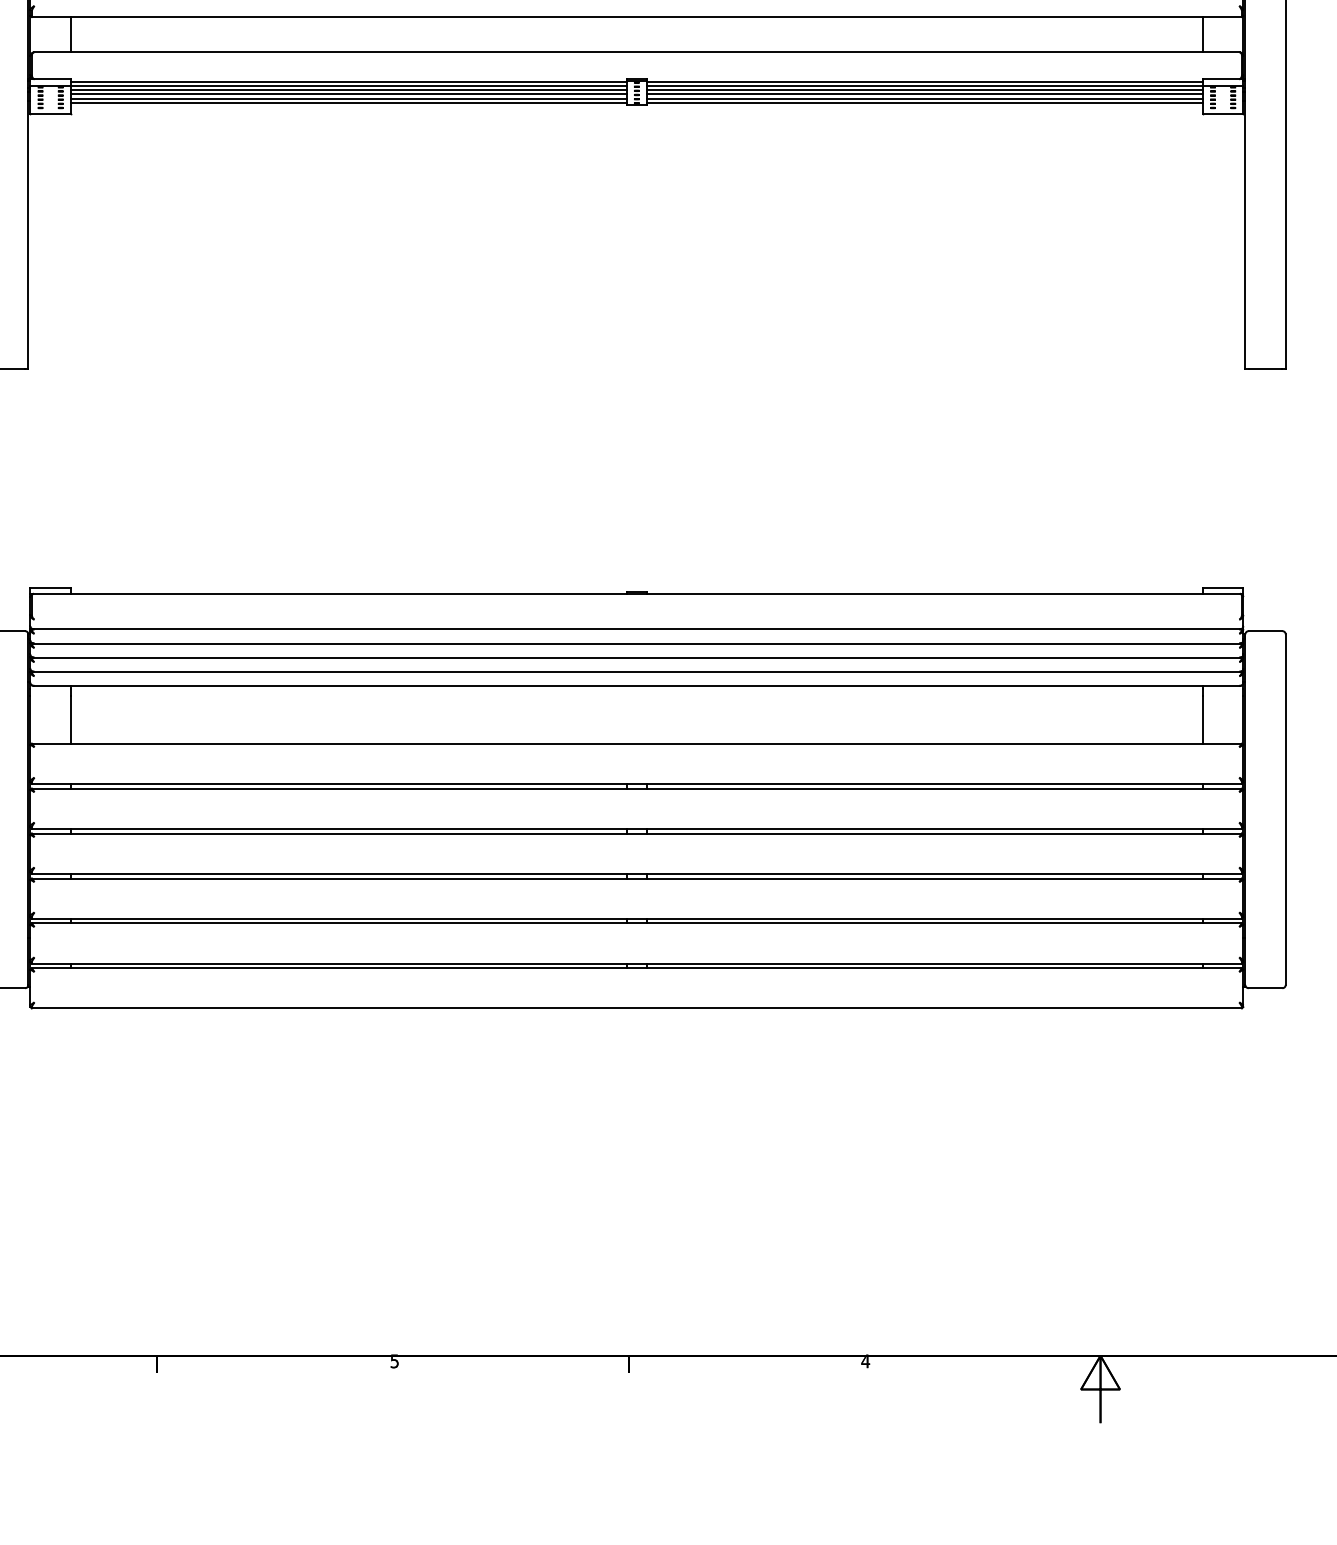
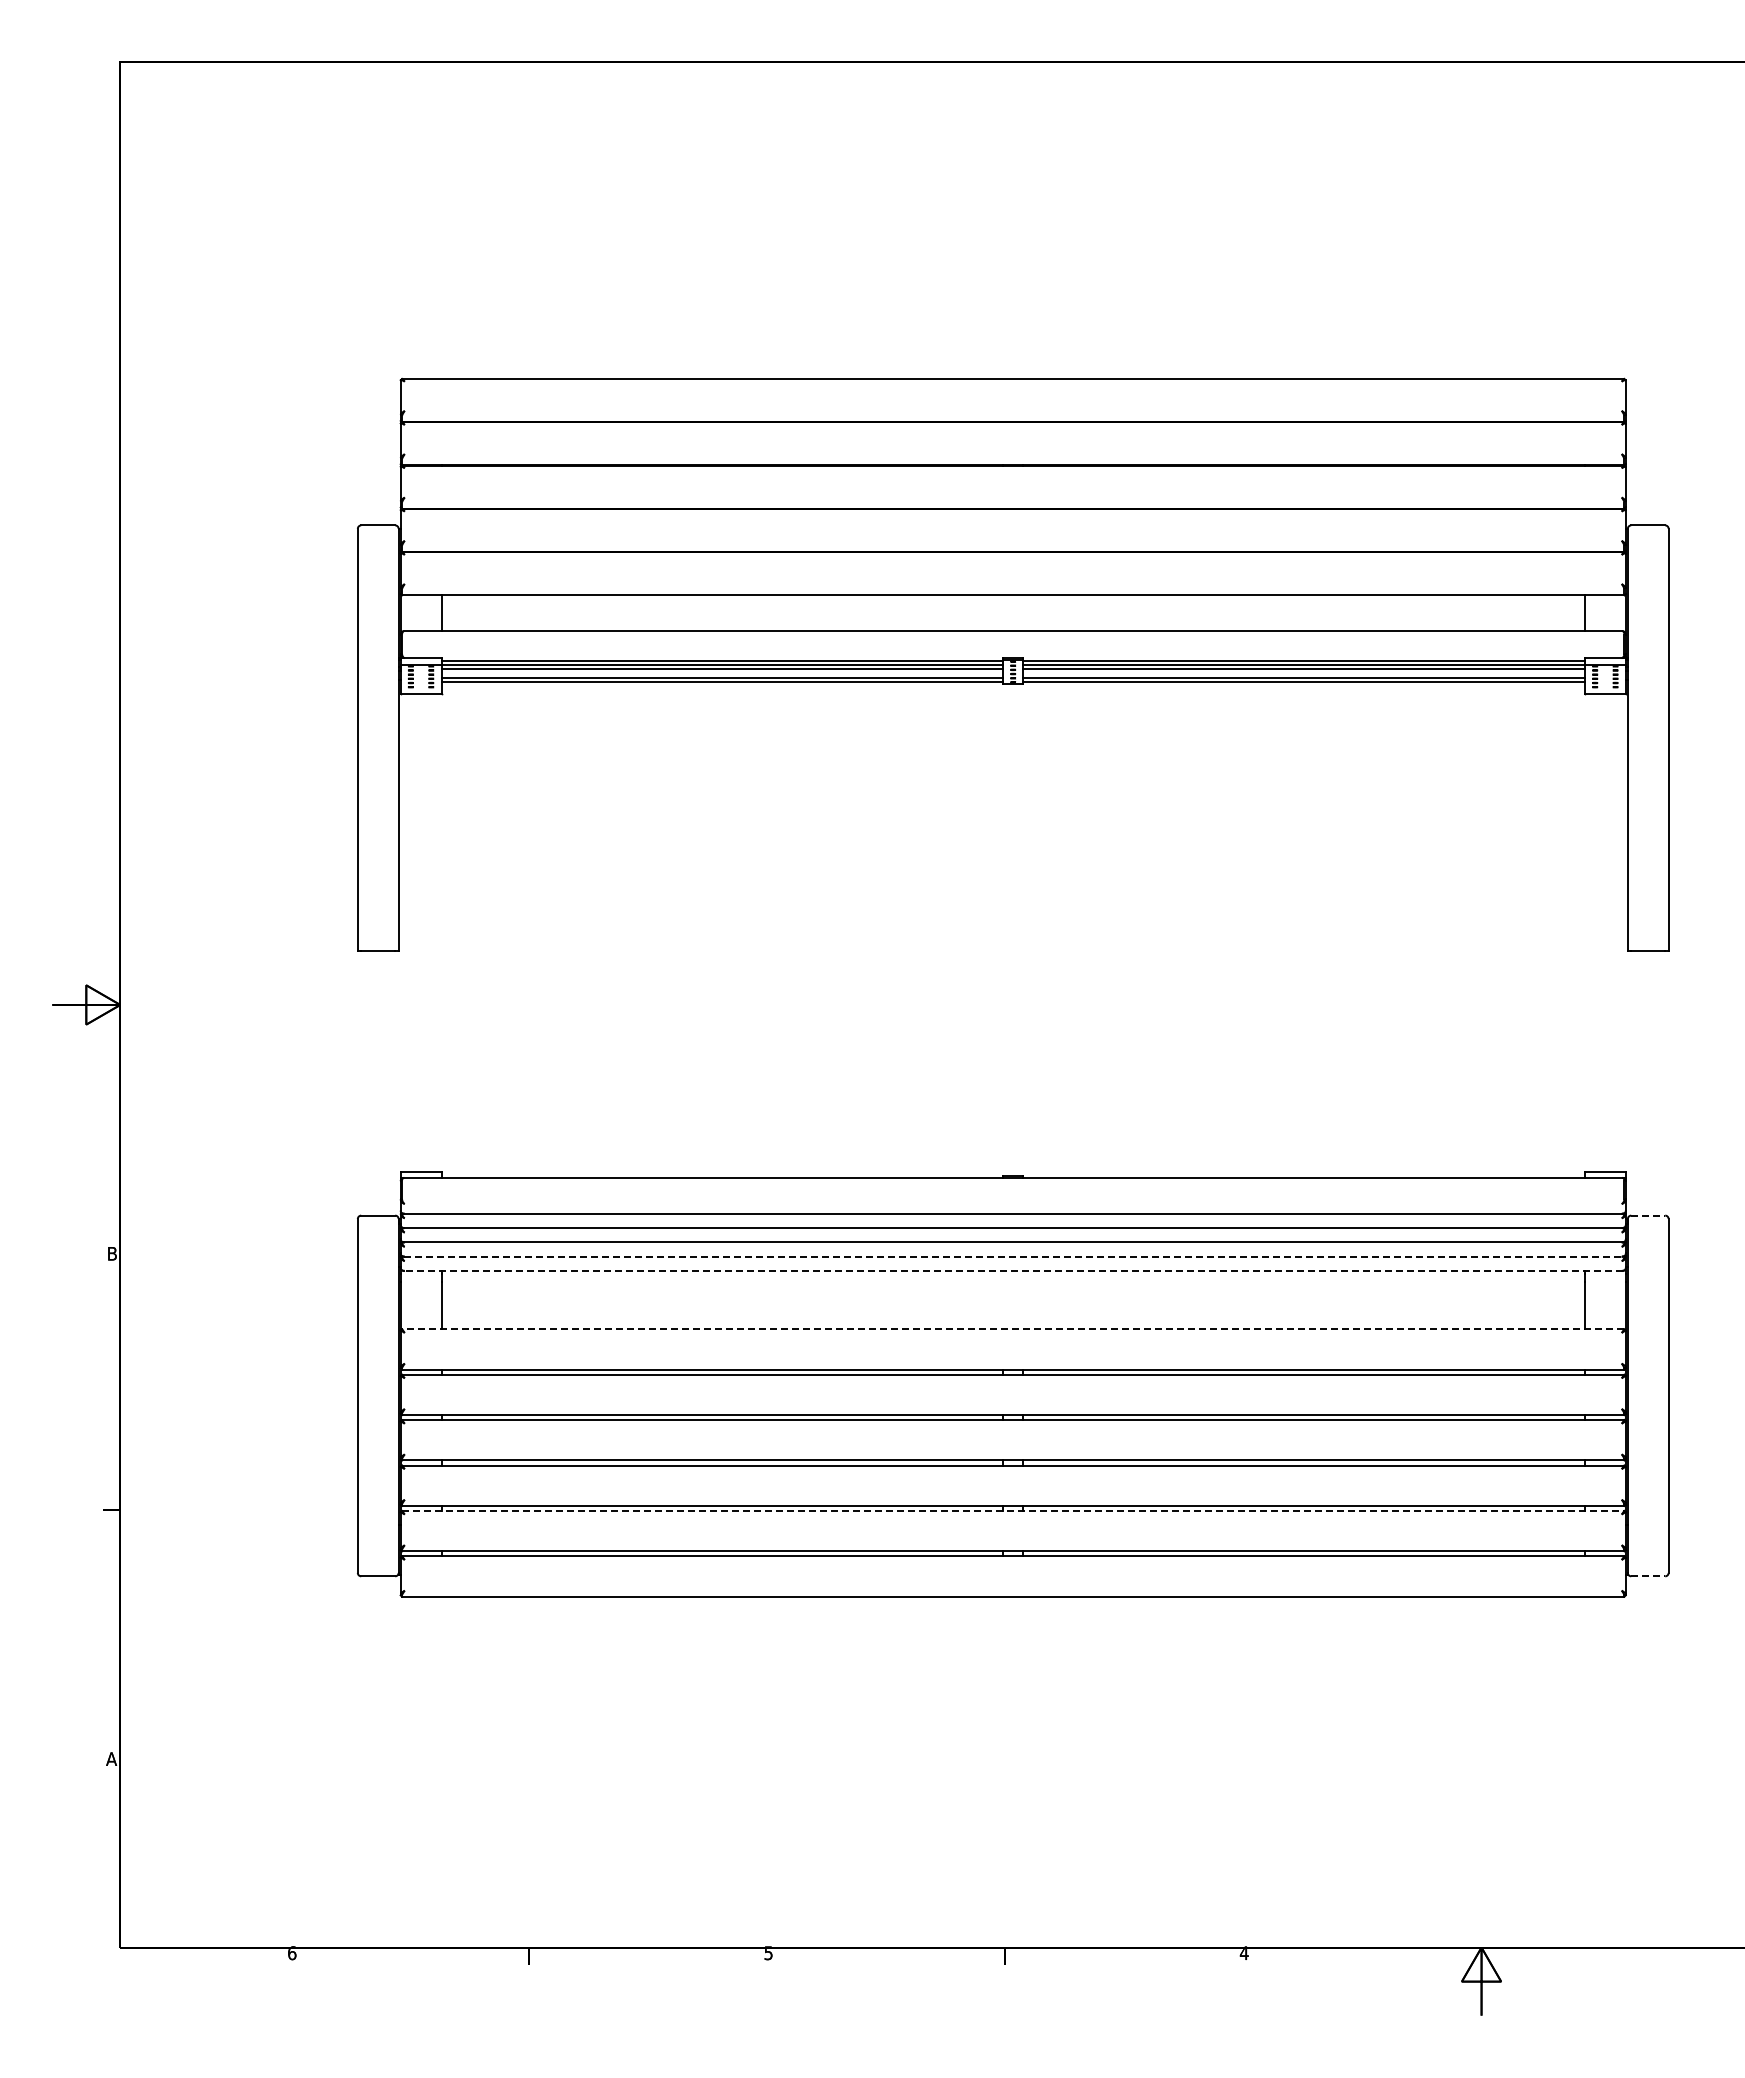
line: (349, 94) -> (722, 673), removed
line: (924, 94) -> (1303, 673), removed
line: (1265, 631) -> (1648, 1215), solid -> dashed
line: (637, 671) -> (1013, 1256), solid -> dashed
line: (636, 685) -> (1012, 1270), solid -> dashed
line: (636, 743) -> (1012, 1329), solid -> dashed
line: (637, 923) -> (1013, 1510), solid -> dashed
line: (1265, 988) -> (1648, 1576), solid -> dashed

